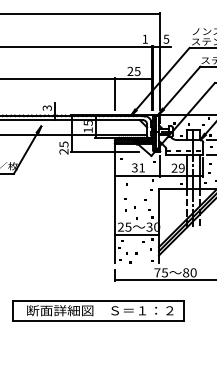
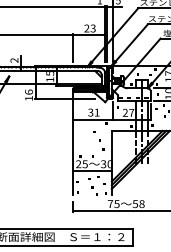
text: (137, 70) -> (93, 27), 25 -> 23
text: (47, 107) -> (14, 59), 3 -> 2
text: (63, 147) -> (28, 94), 25 -> 16
text: (181, 167) -> (131, 112), 29 -> 27
text: (189, 272) -> (138, 203), 80 -> 58

